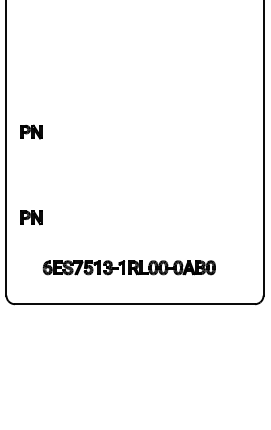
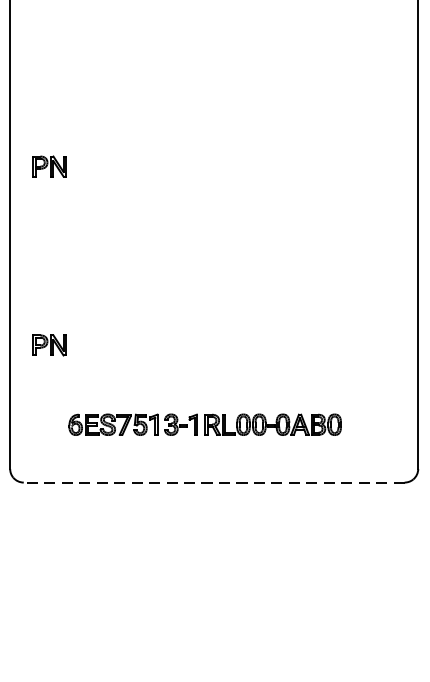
part: (31, 131) -> (49, 165), moved
line: (134, 304) -> (213, 483), solid -> dashed

